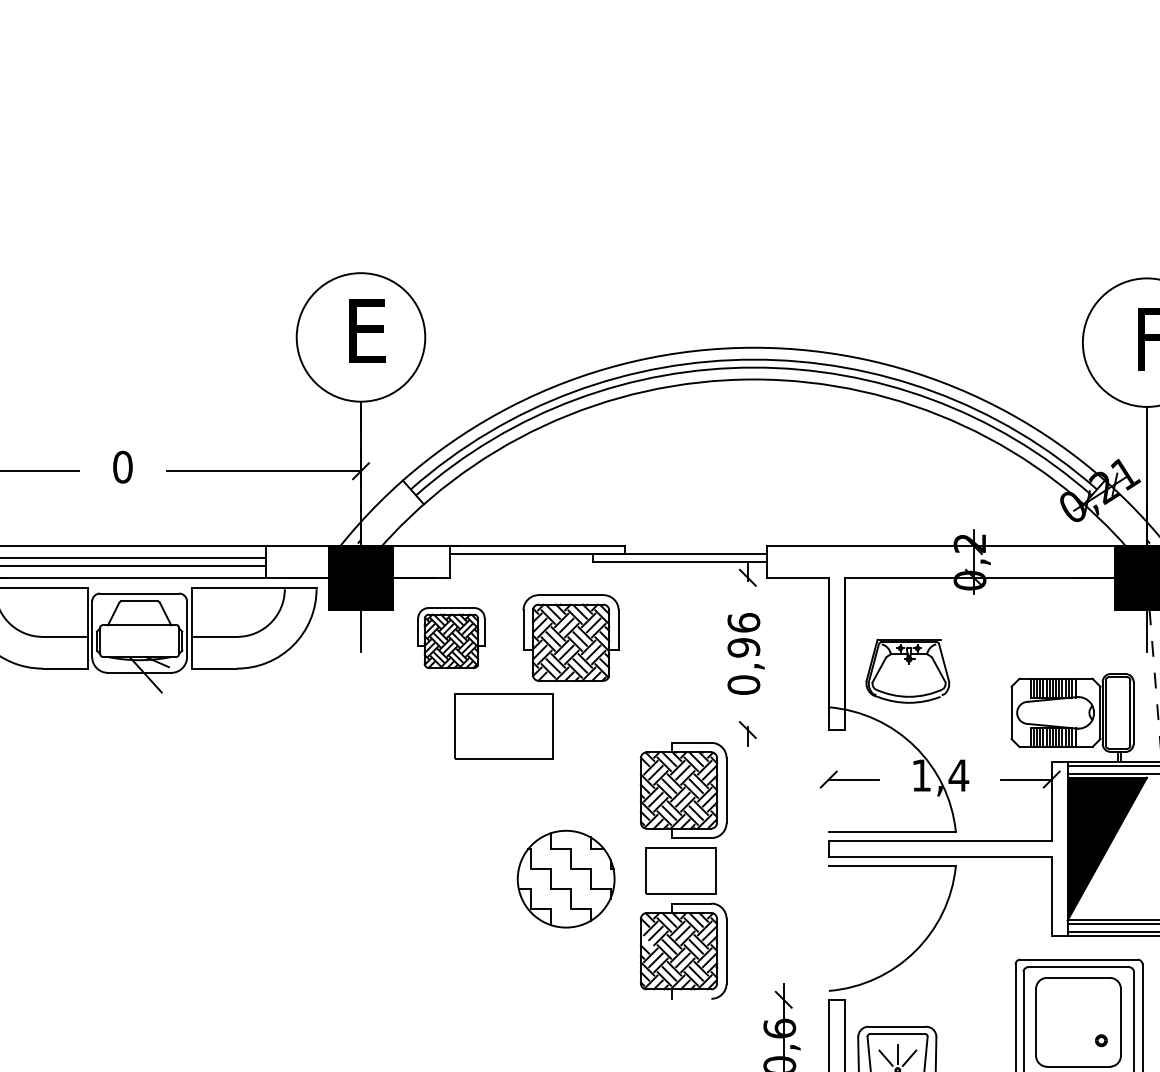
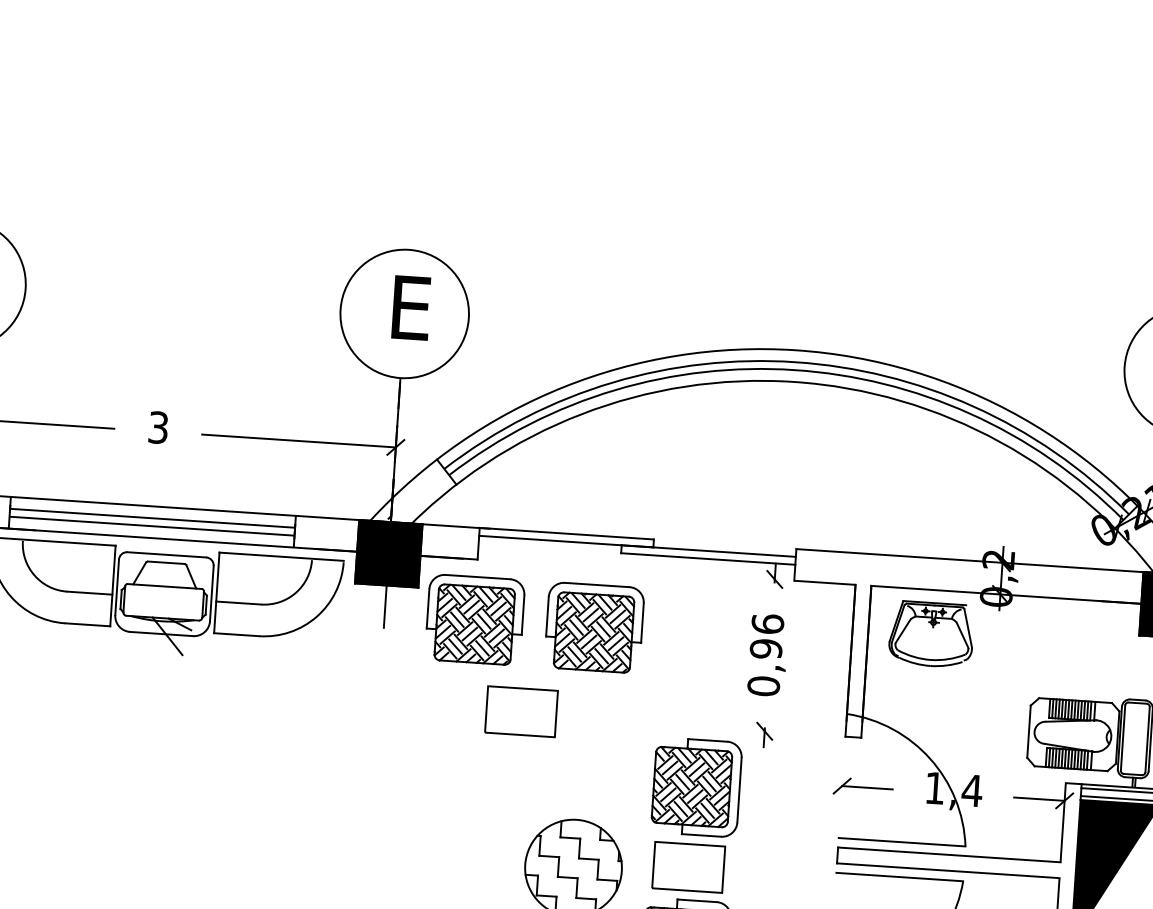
text: (122, 466) -> (158, 426), 0 -> 3
part: (451, 637) -> (475, 619), size x1.43
part: (907, 670) -> (931, 633), moved
part: (503, 726) -> (521, 711), size x0.71

